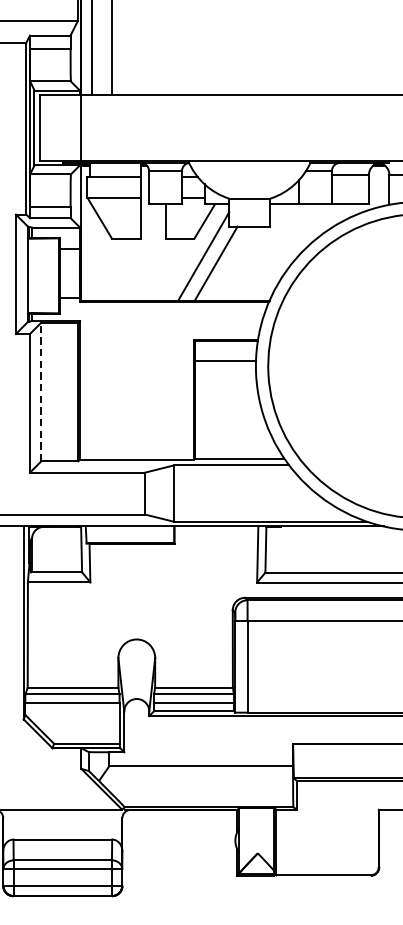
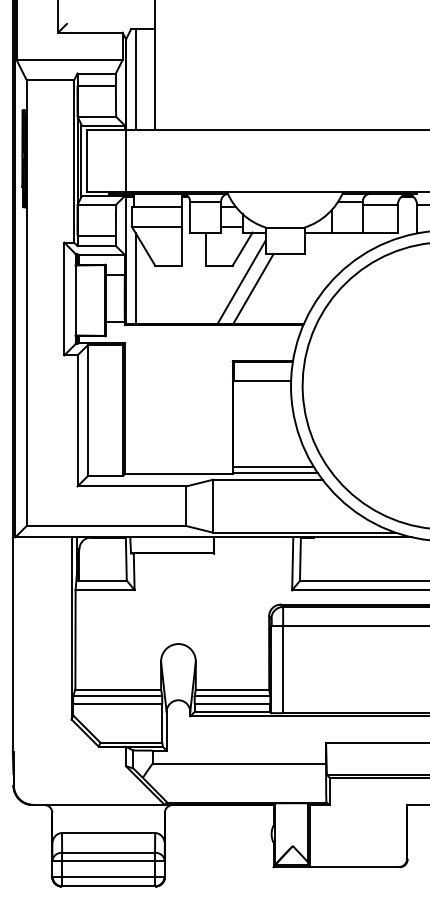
line: (91, 252) -> (135, 278), added
line: (41, 391) -> (88, 409), dashed -> solid
line: (237, 452) -> (273, 467), added

